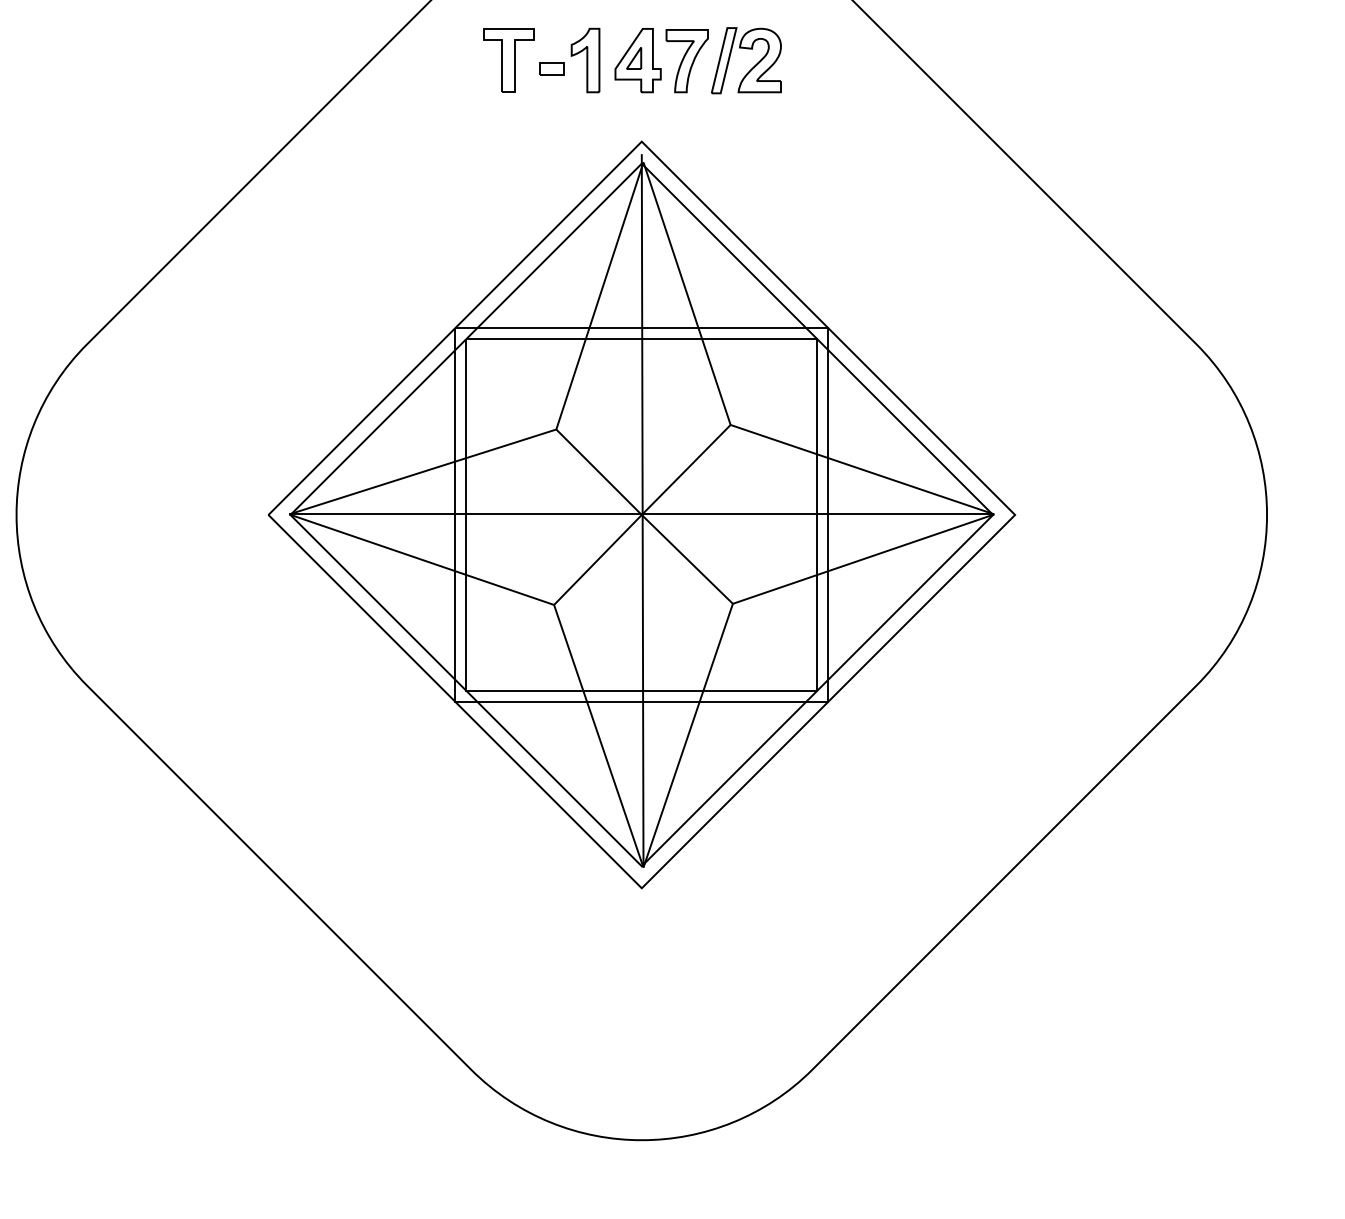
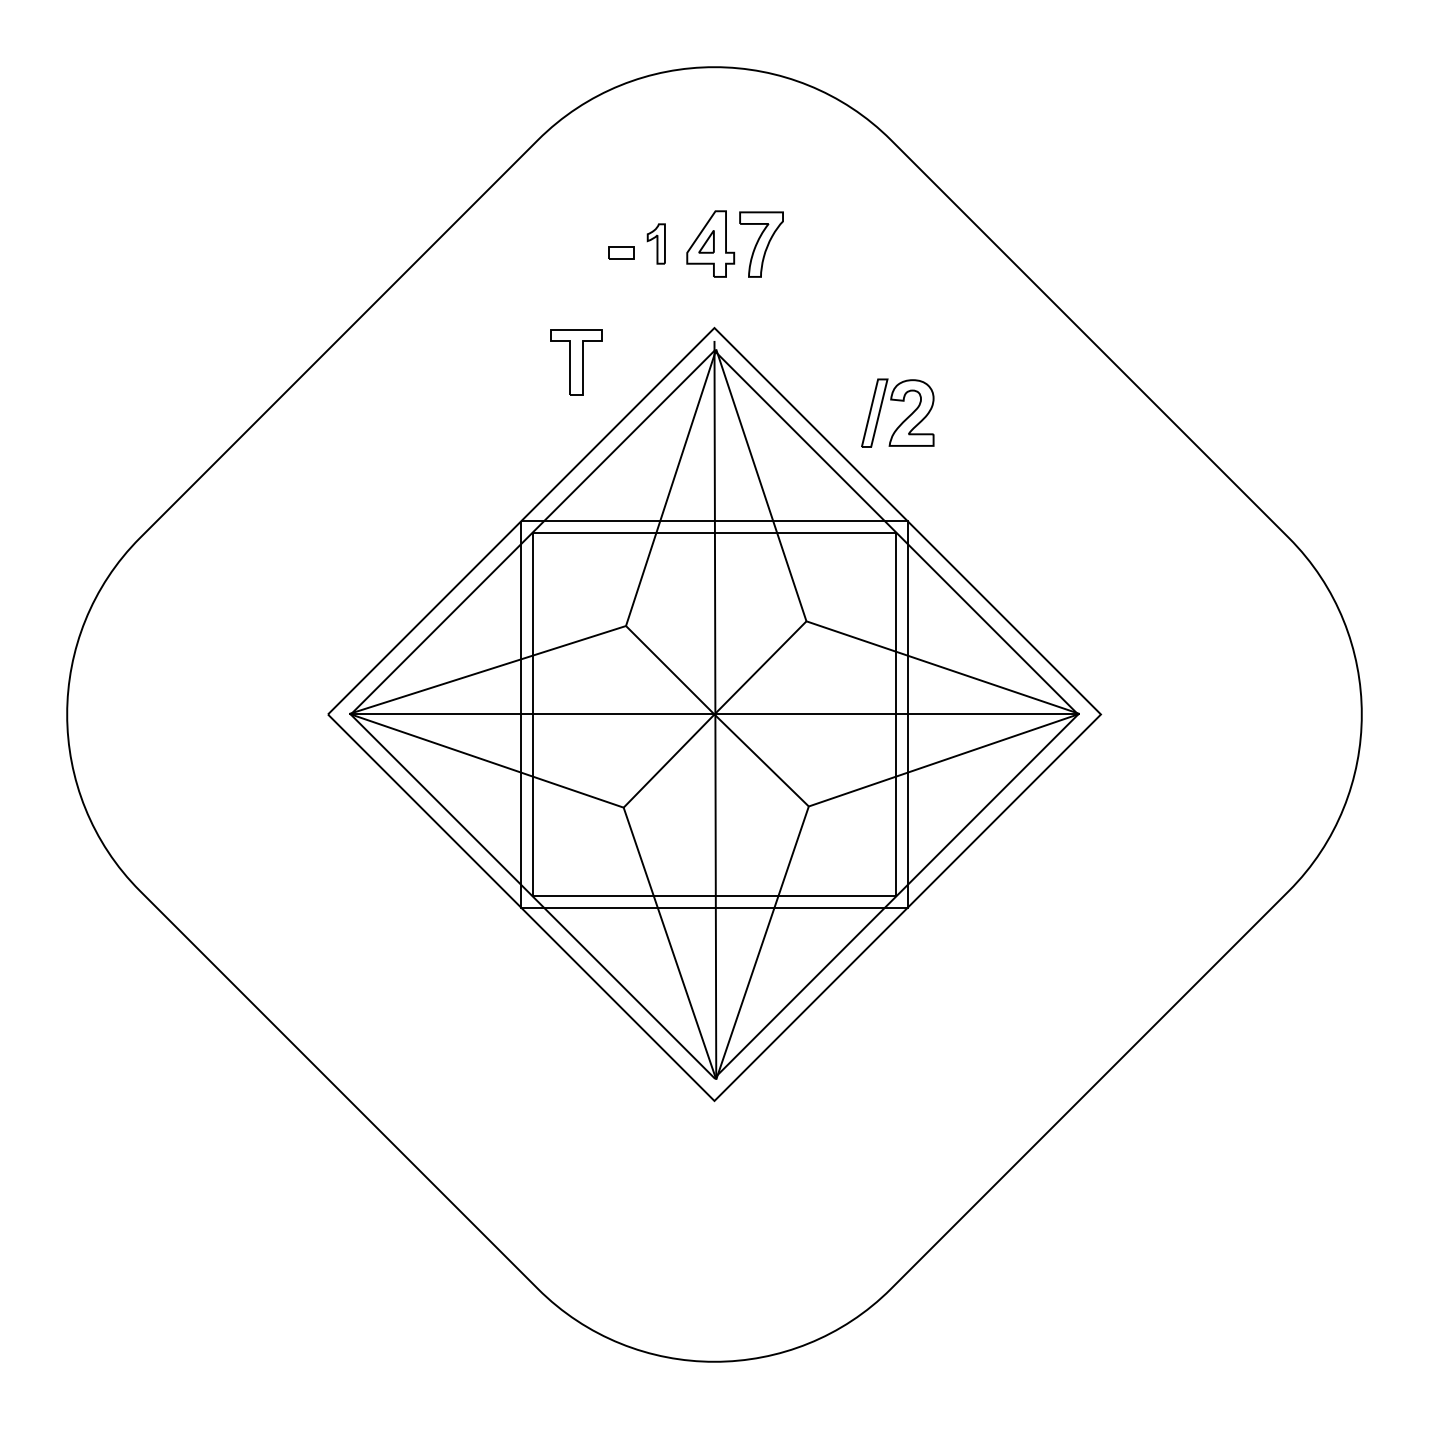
part: (585, 60) -> (656, 243), size x0.6
part: (508, 61) -> (576, 362), moved
part: (752, 66) -> (904, 419), moved

